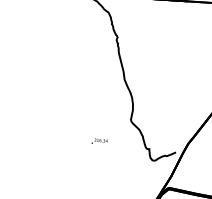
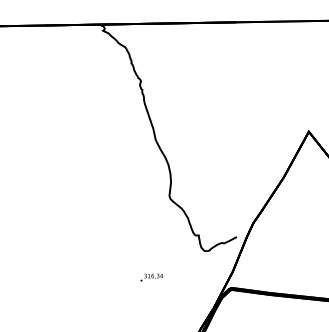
text: (99, 141) -> (151, 277), moved

